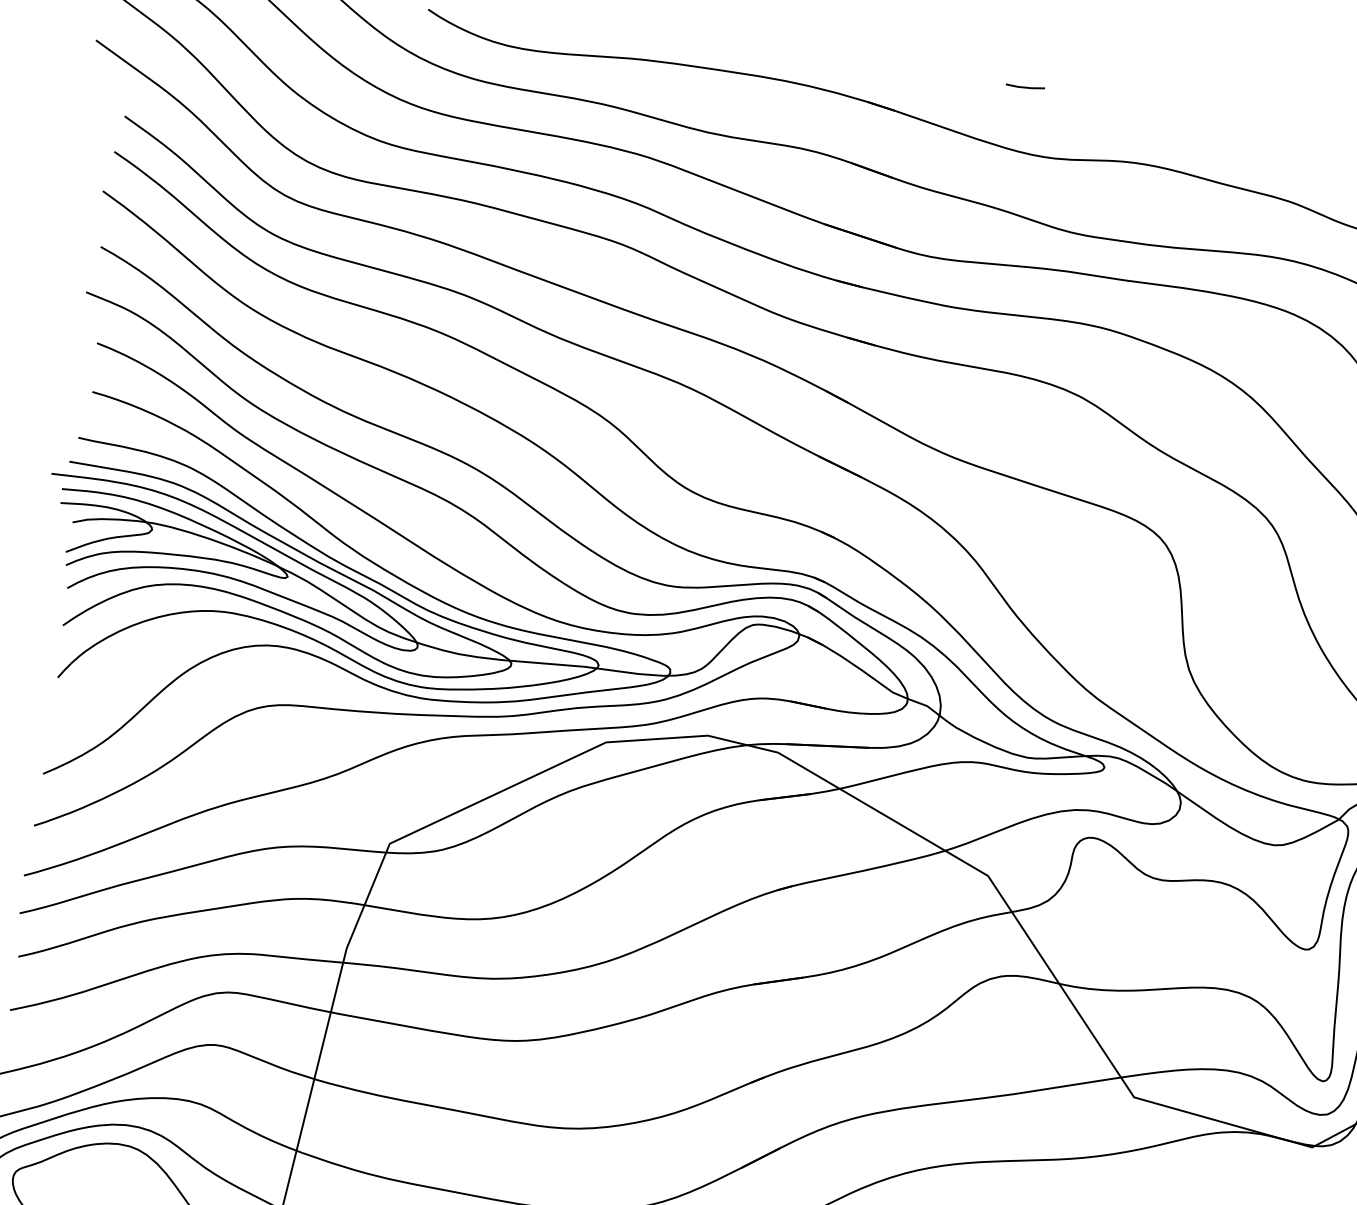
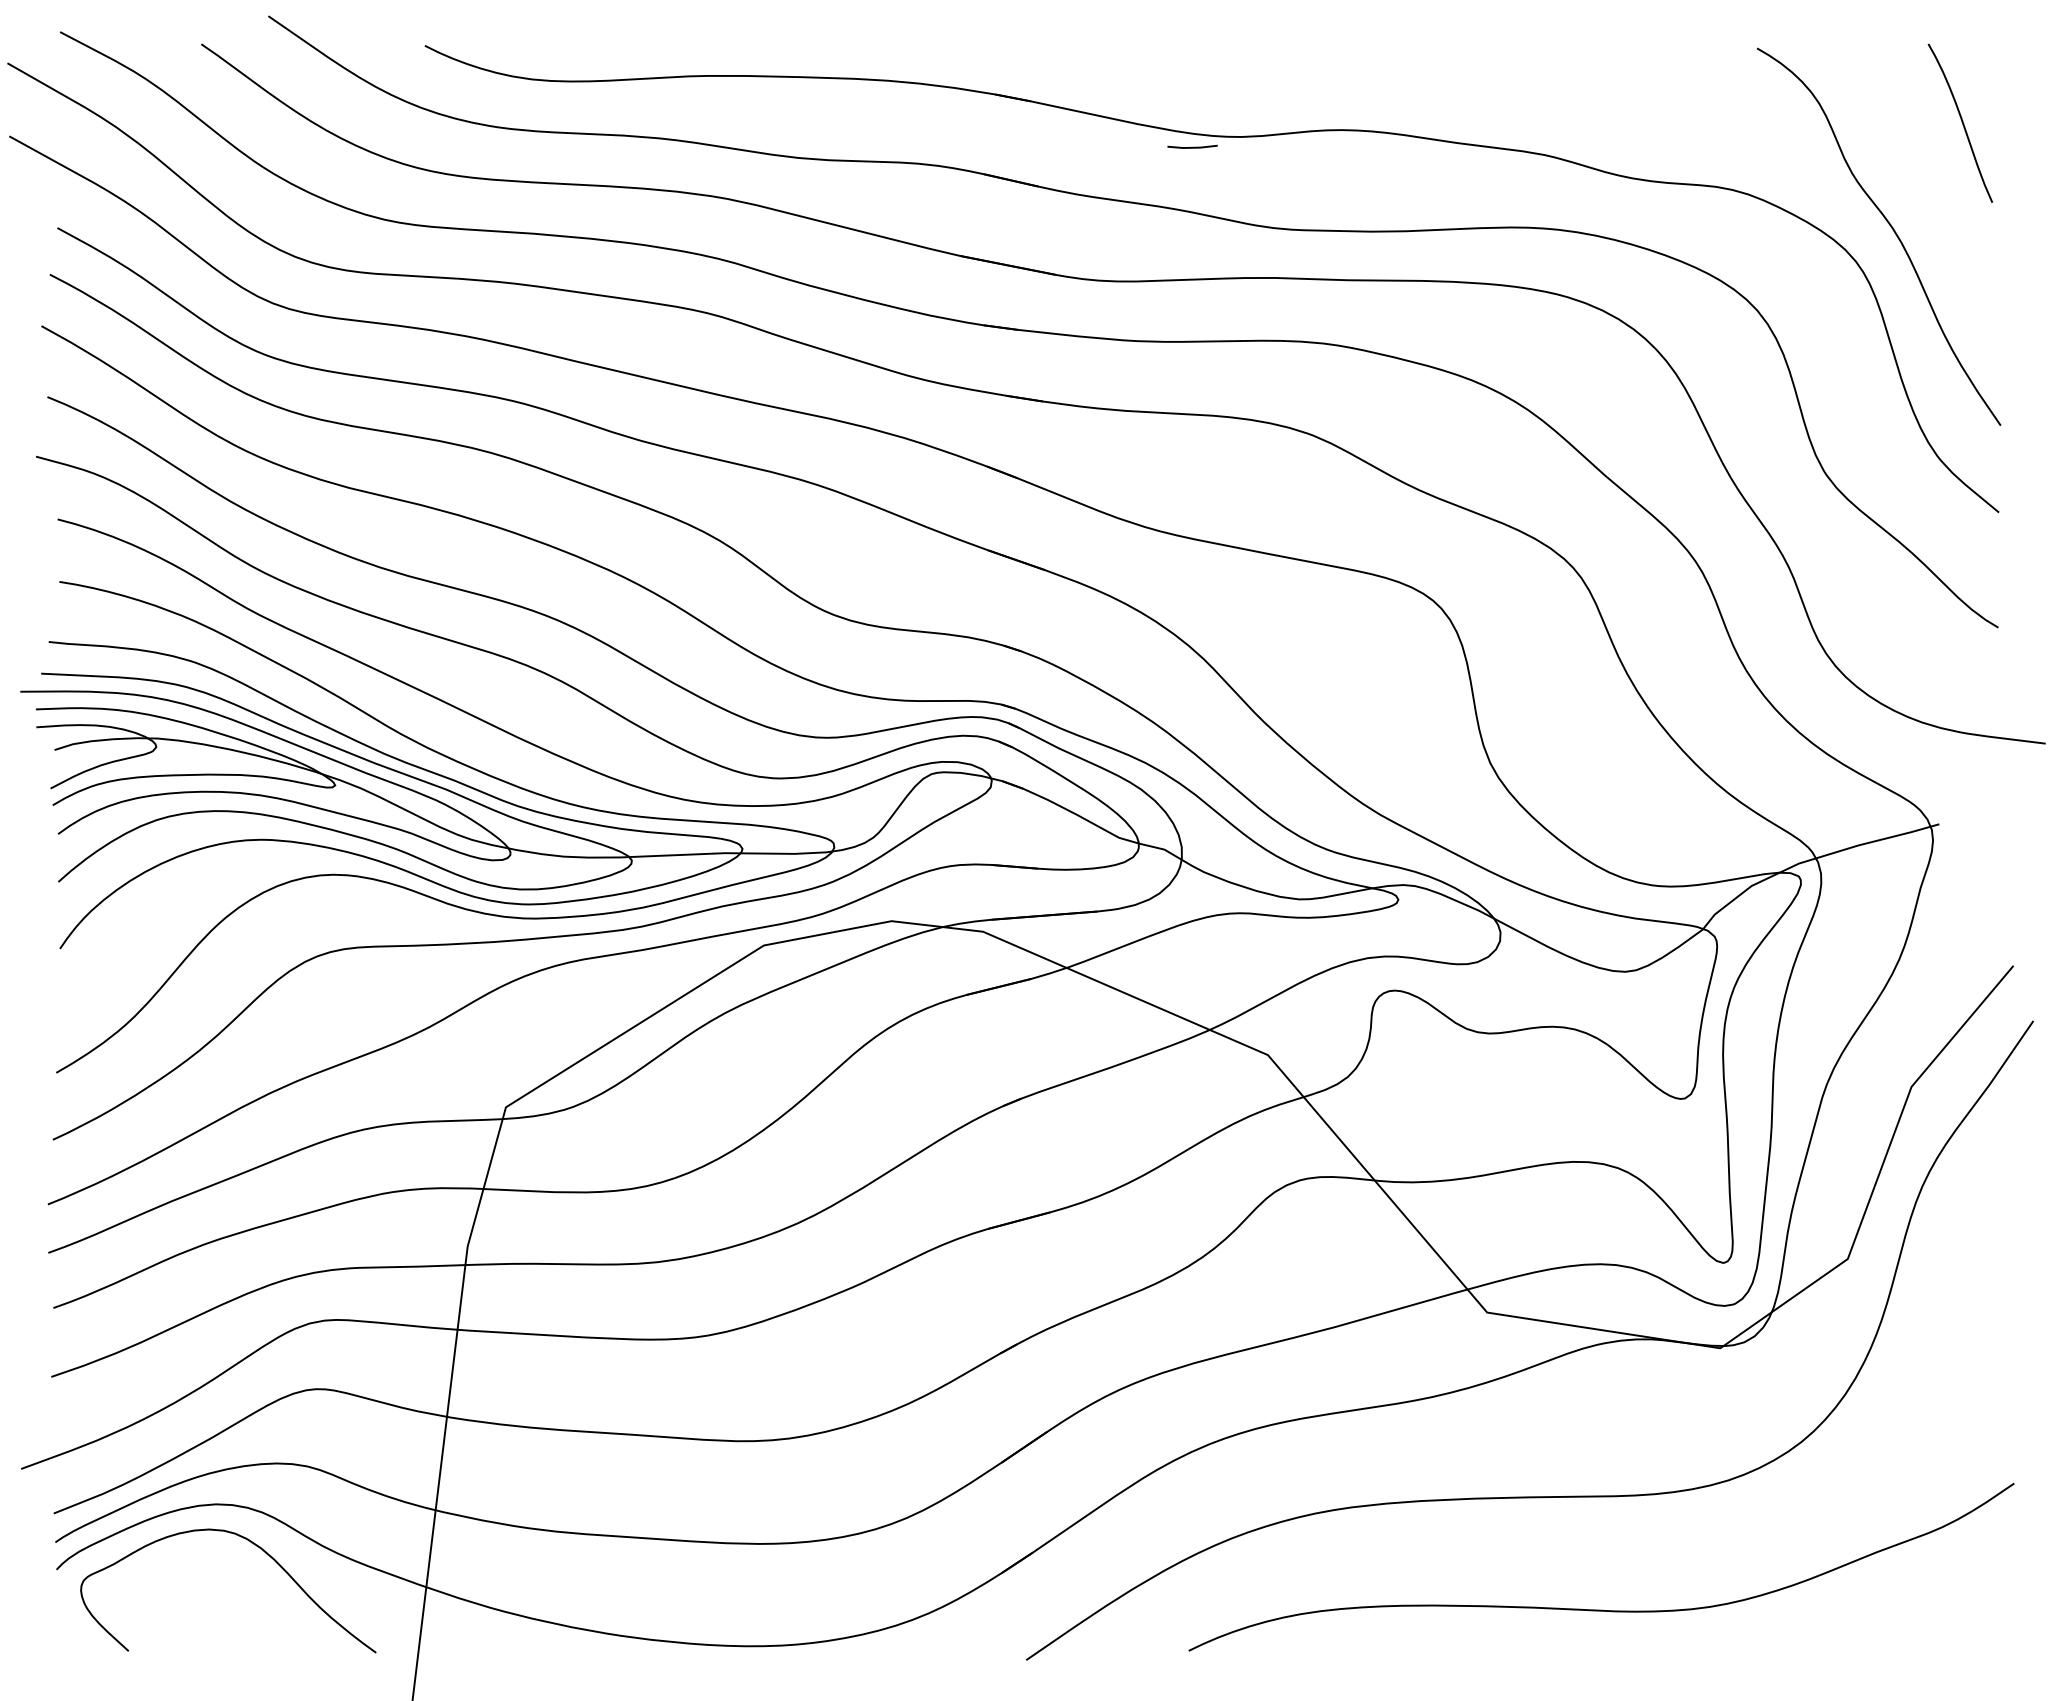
line: (1025, 86) -> (1192, 146), moved

